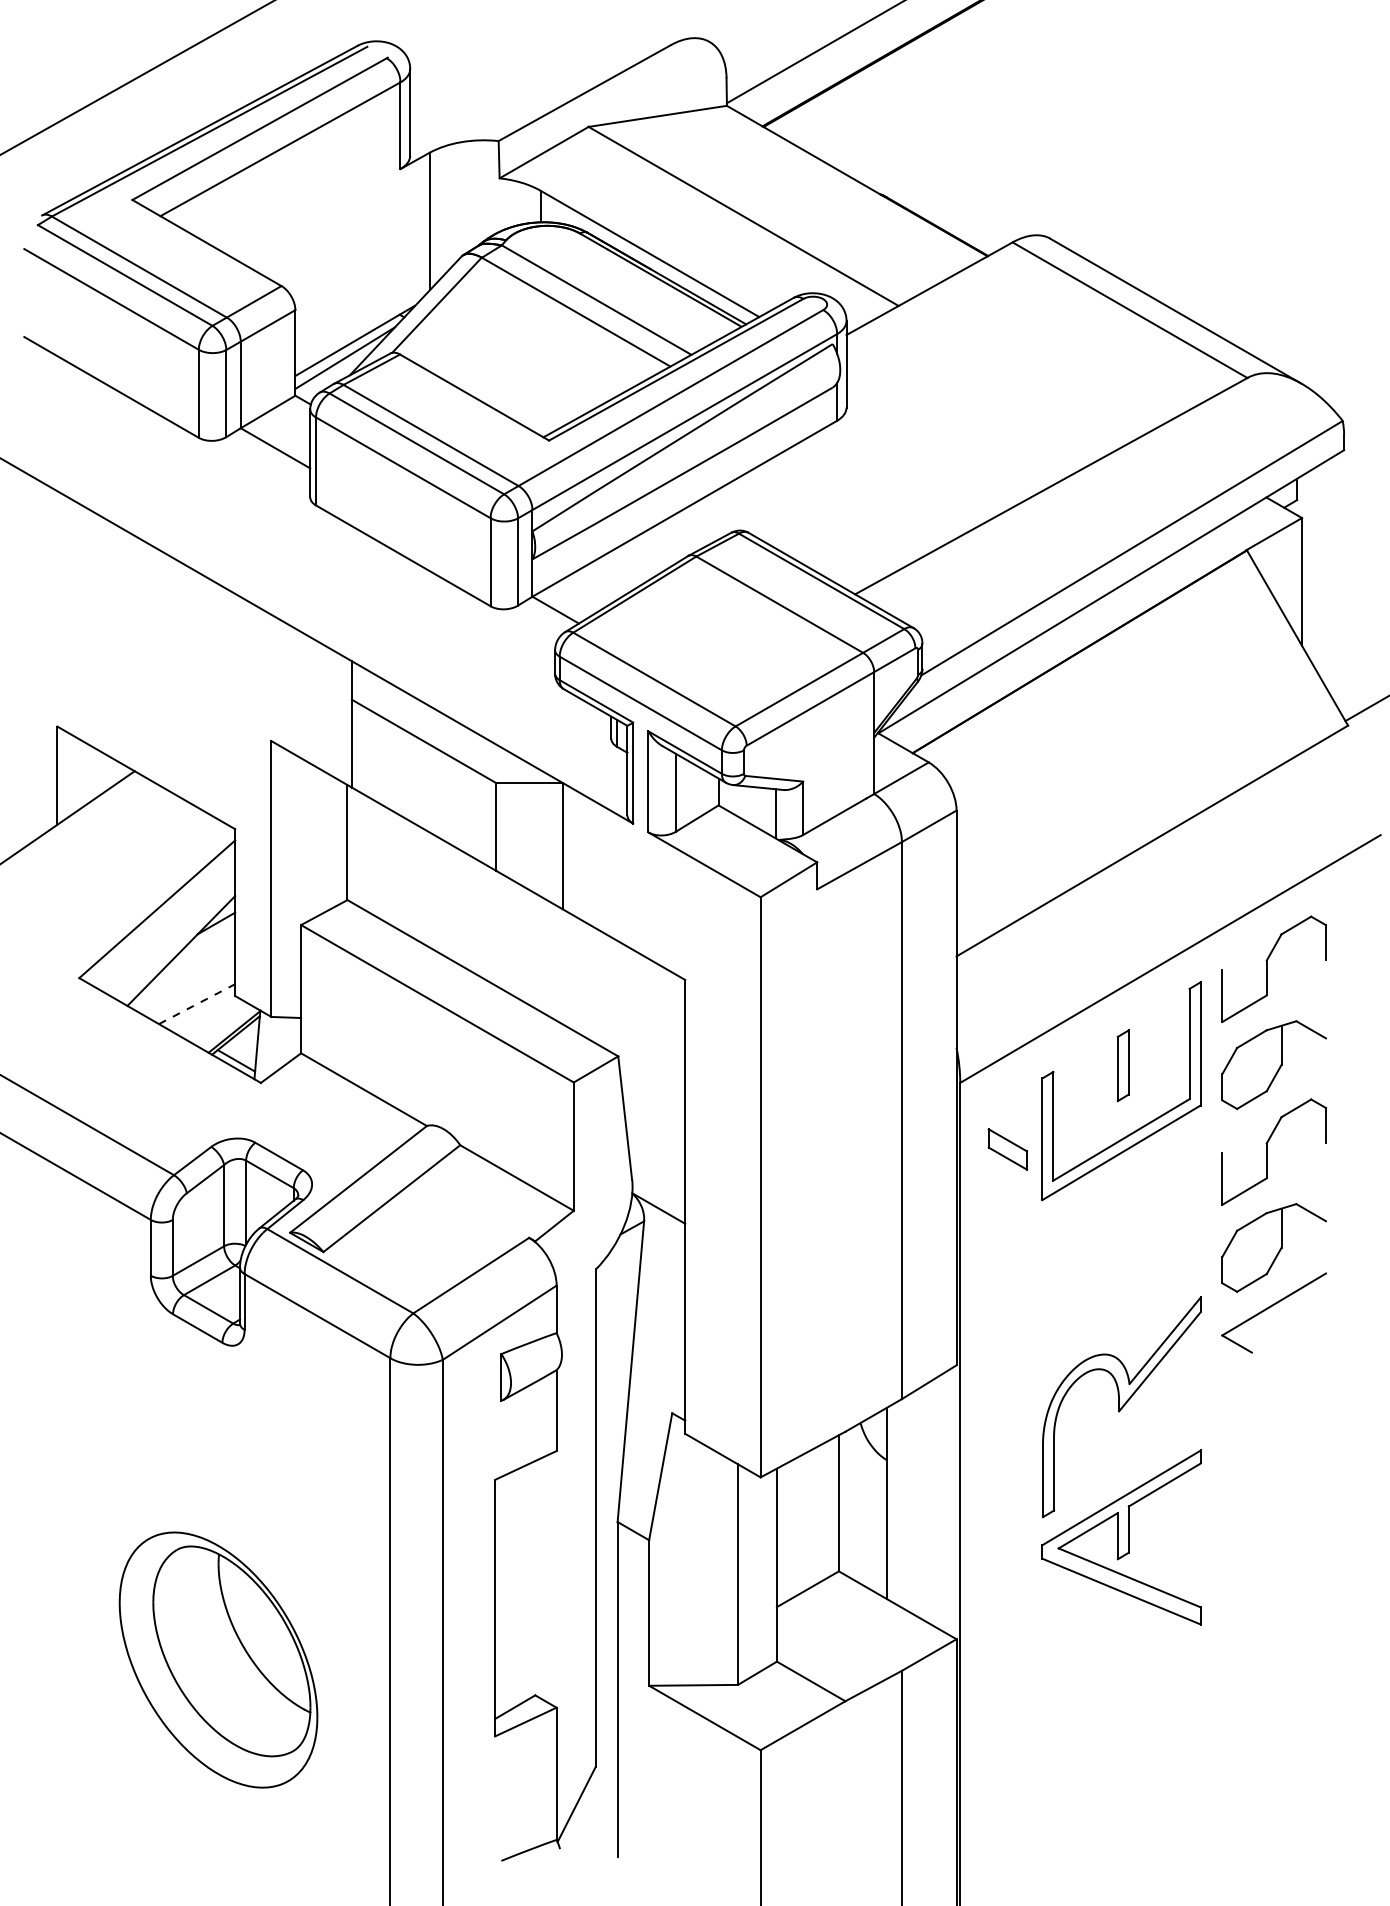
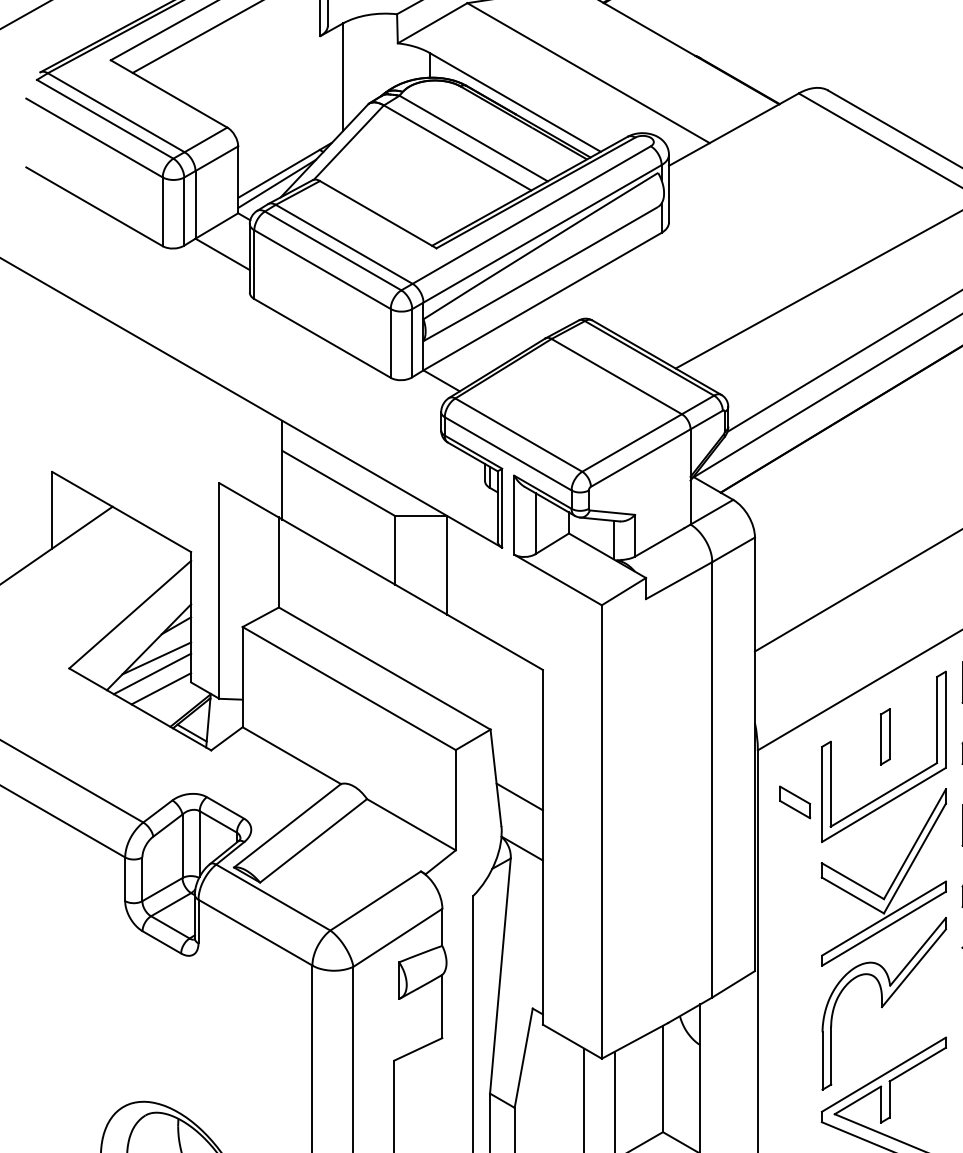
line: (191, 964) -> (156, 657), added
line: (185, 985) -> (152, 674), added
line: (197, 1003) -> (161, 688), dashed -> solid
line: (655, 1142) -> (519, 796), added
part: (1132, 1251) -> (892, 882), added

